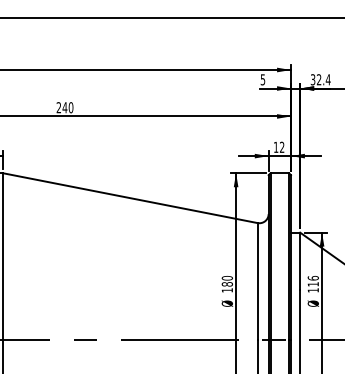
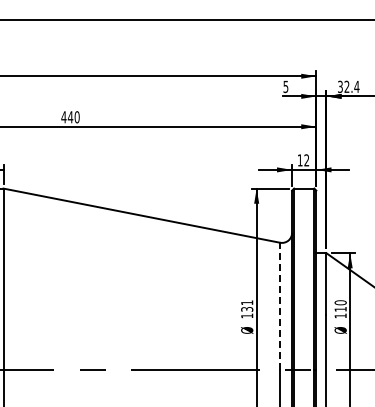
text: (58, 107) -> (63, 117), 240 -> 440
text: (313, 278) -> (340, 302), 116 -> 110
text: (227, 280) -> (247, 305), 180 -> 131
line: (258, 281) -> (280, 306), solid -> dashed

